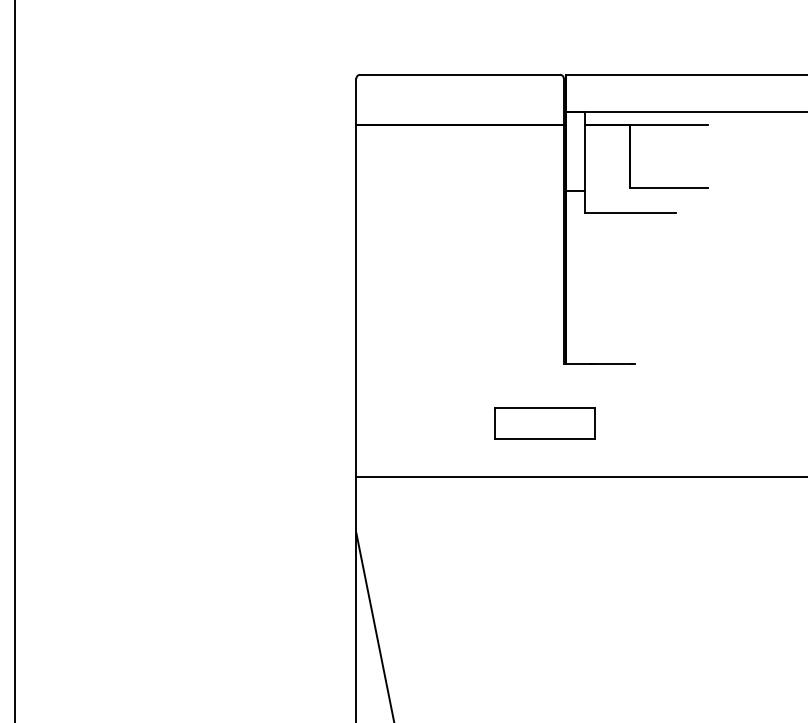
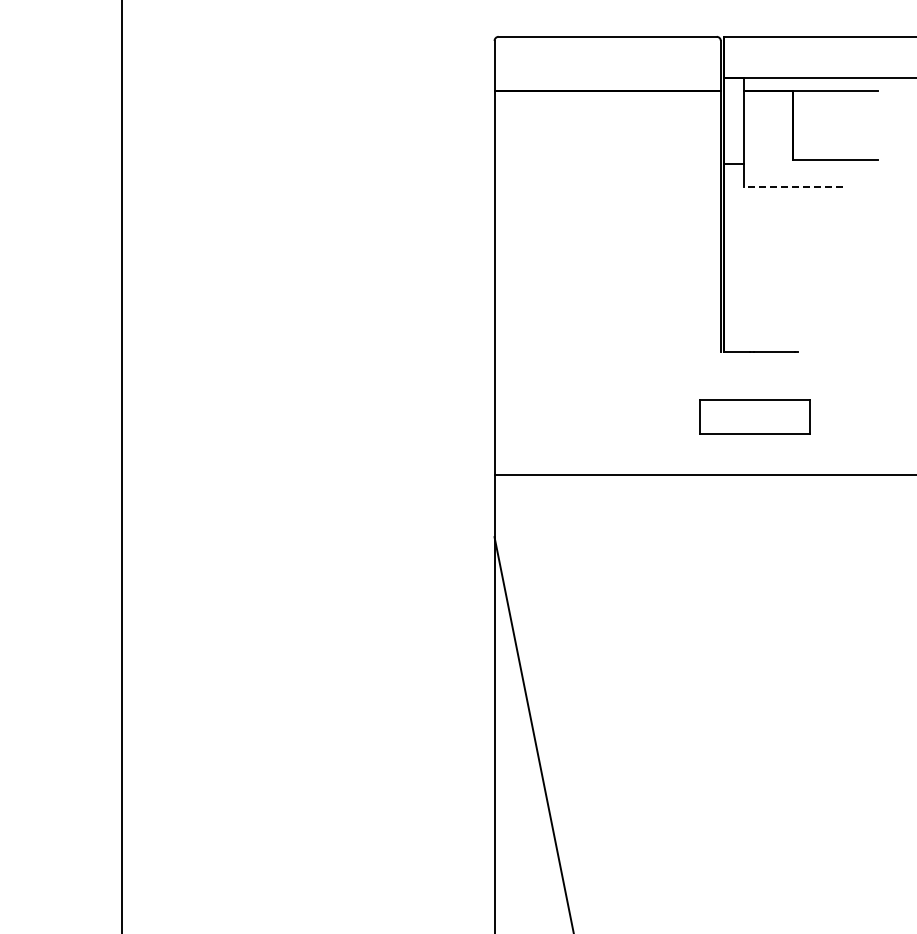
line: (630, 212) -> (793, 187), solid -> dashed
part: (544, 422) -> (754, 416), moved

